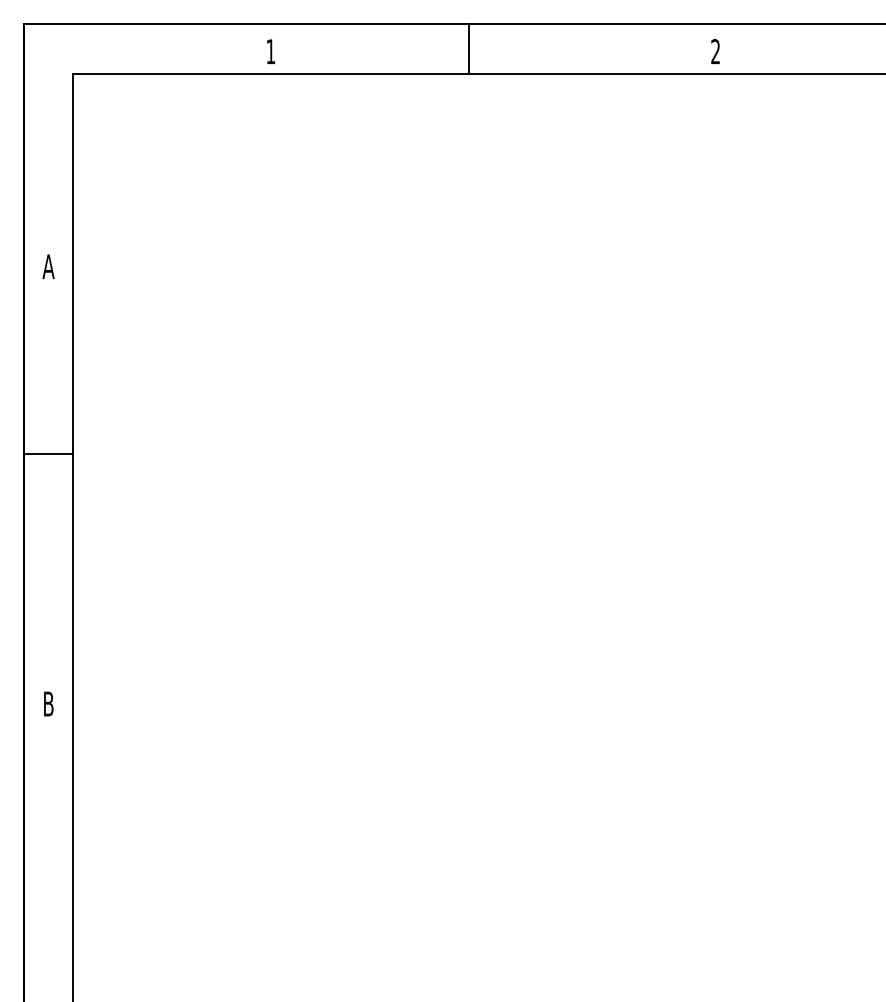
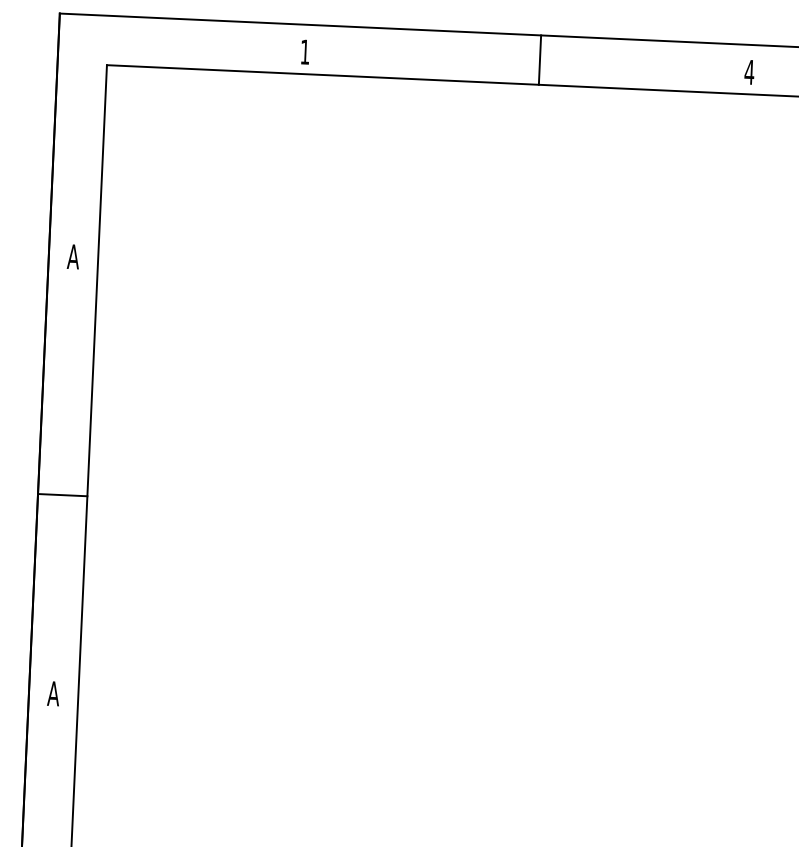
line: (468, 48) -> (539, 59), moved
text: (715, 51) -> (749, 72), 2 -> 4
line: (48, 454) -> (62, 495), moved
text: (48, 703) -> (53, 693), B -> A

